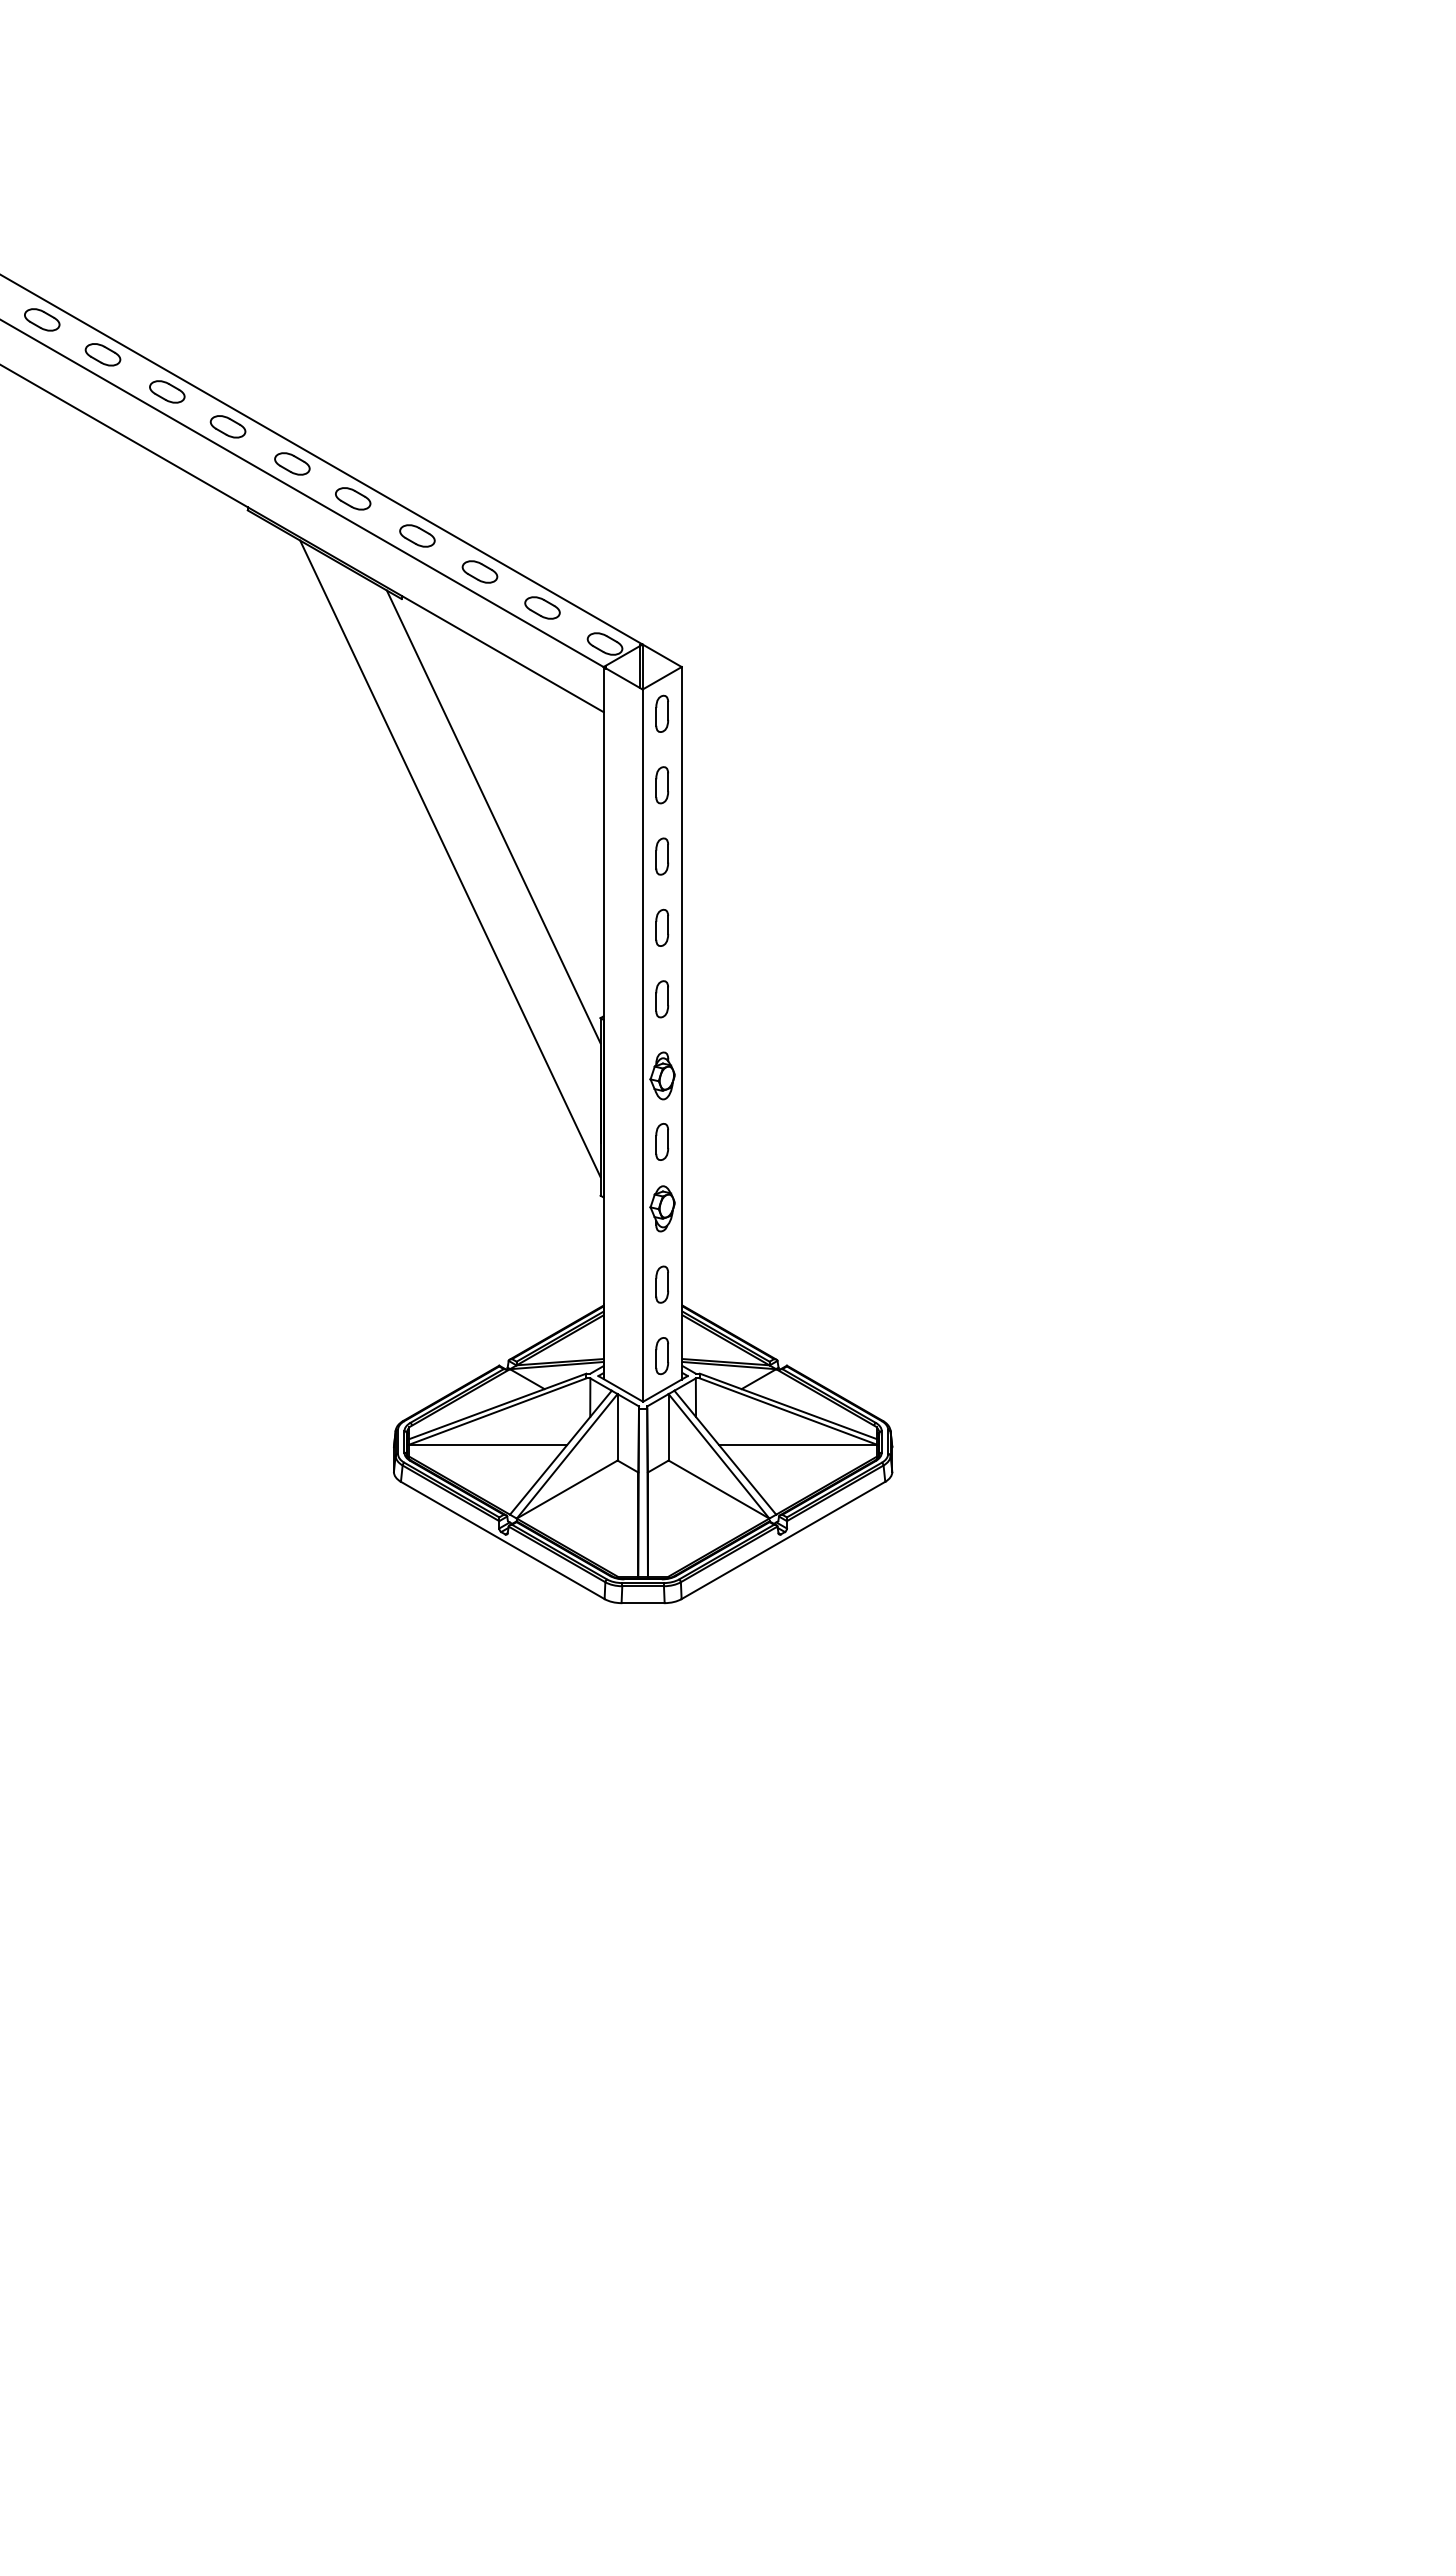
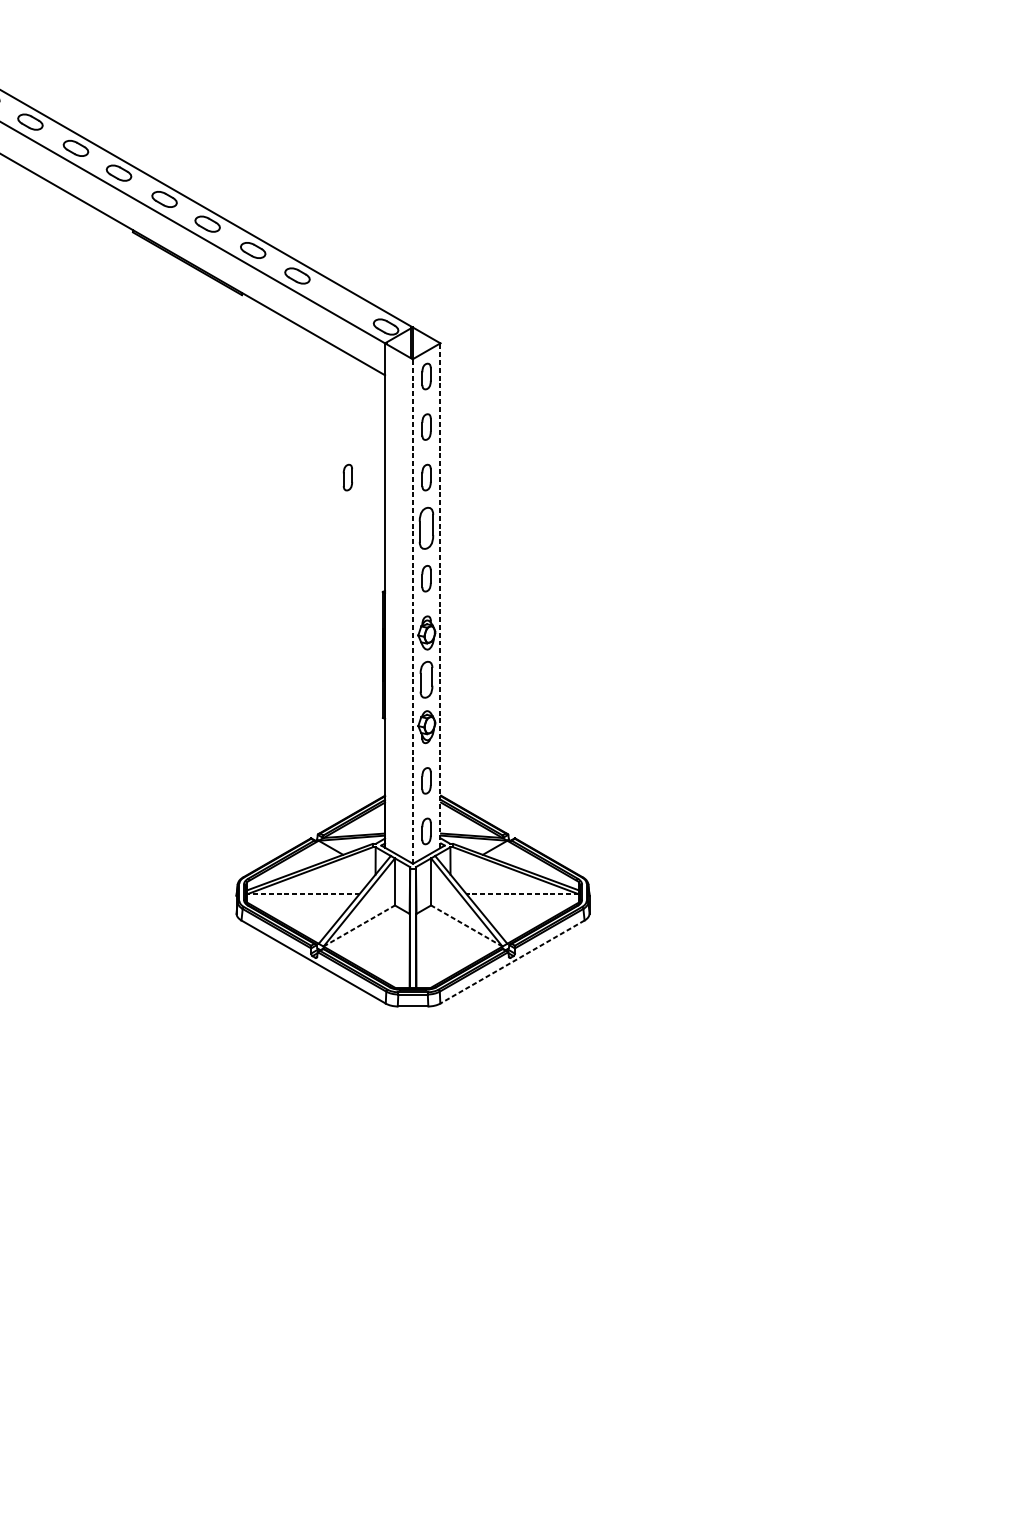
part: (542, 607) -> (341, 301), removed
line: (493, 816) -> (307, 449), removed
part: (551, 856) -> (348, 477), added
line: (450, 858) -> (276, 478), removed
part: (662, 927) -> (426, 527), size x1.6
line: (681, 1022) -> (440, 595), solid -> dashed
line: (642, 1045) -> (412, 611), solid -> dashed
part: (662, 1141) -> (426, 679), size x1.4
line: (487, 1444) -> (302, 894), solid -> dashed
line: (797, 1444) -> (522, 894), solid -> dashed
line: (567, 1489) -> (359, 925), solid -> dashed
line: (718, 1489) -> (466, 925), solid -> dashed
line: (783, 1540) -> (512, 962), solid -> dashed

